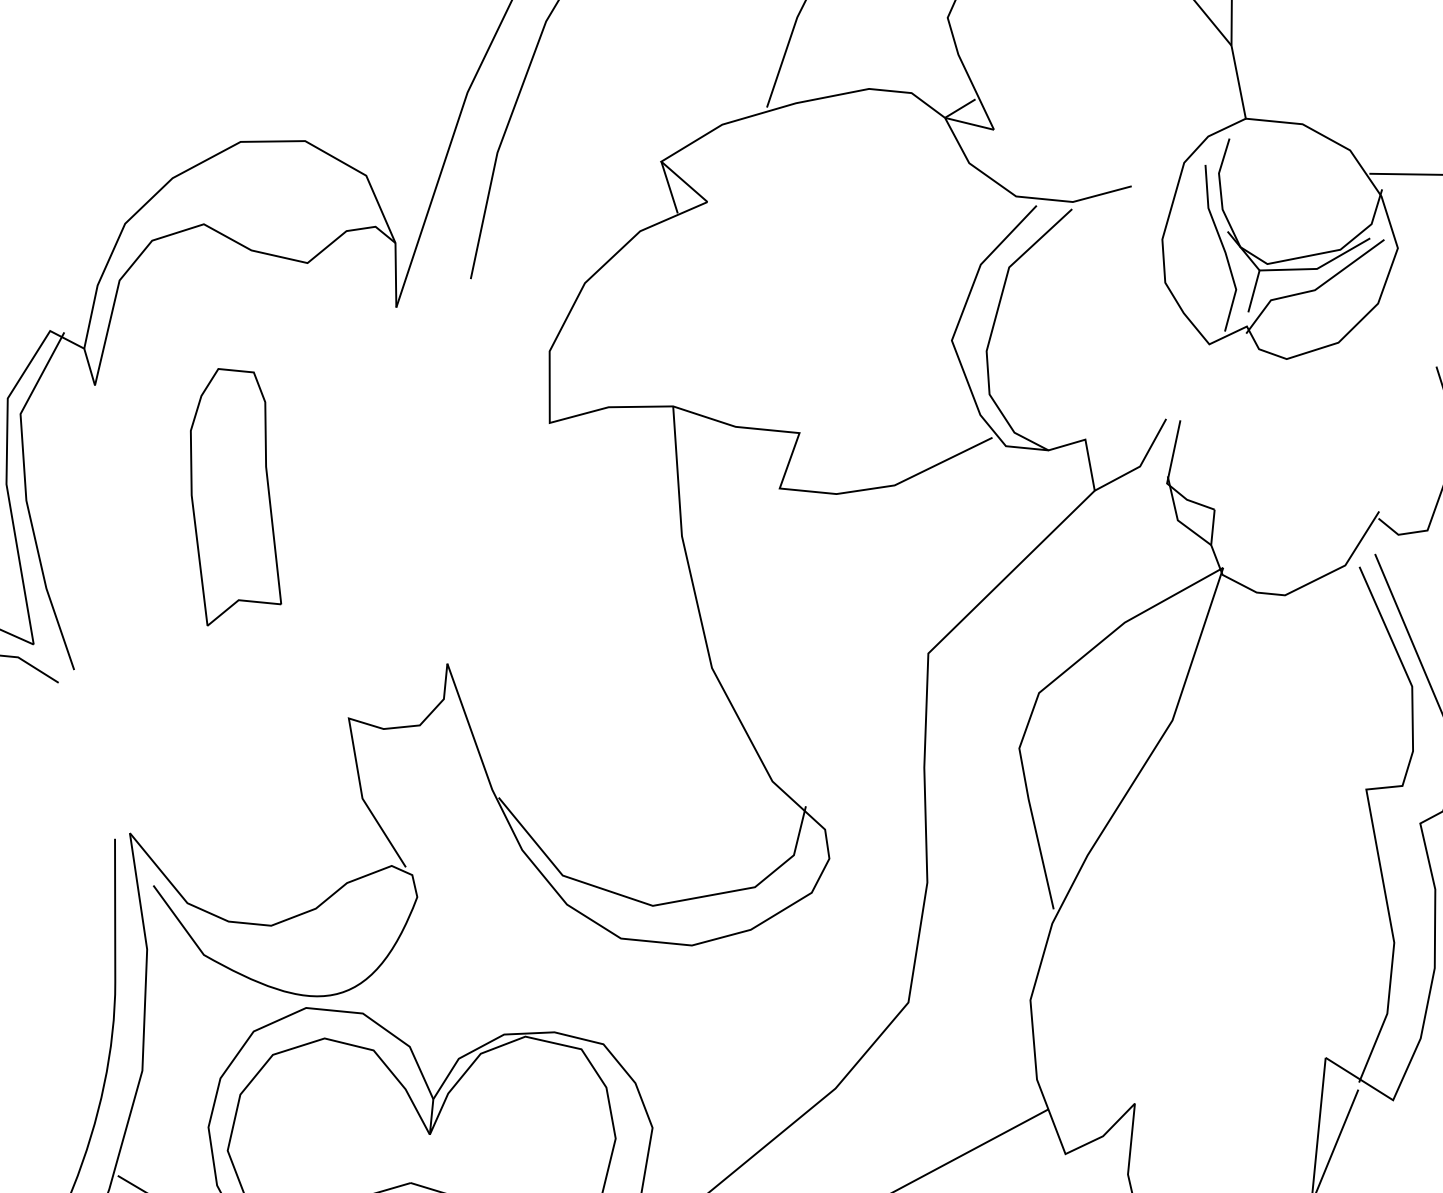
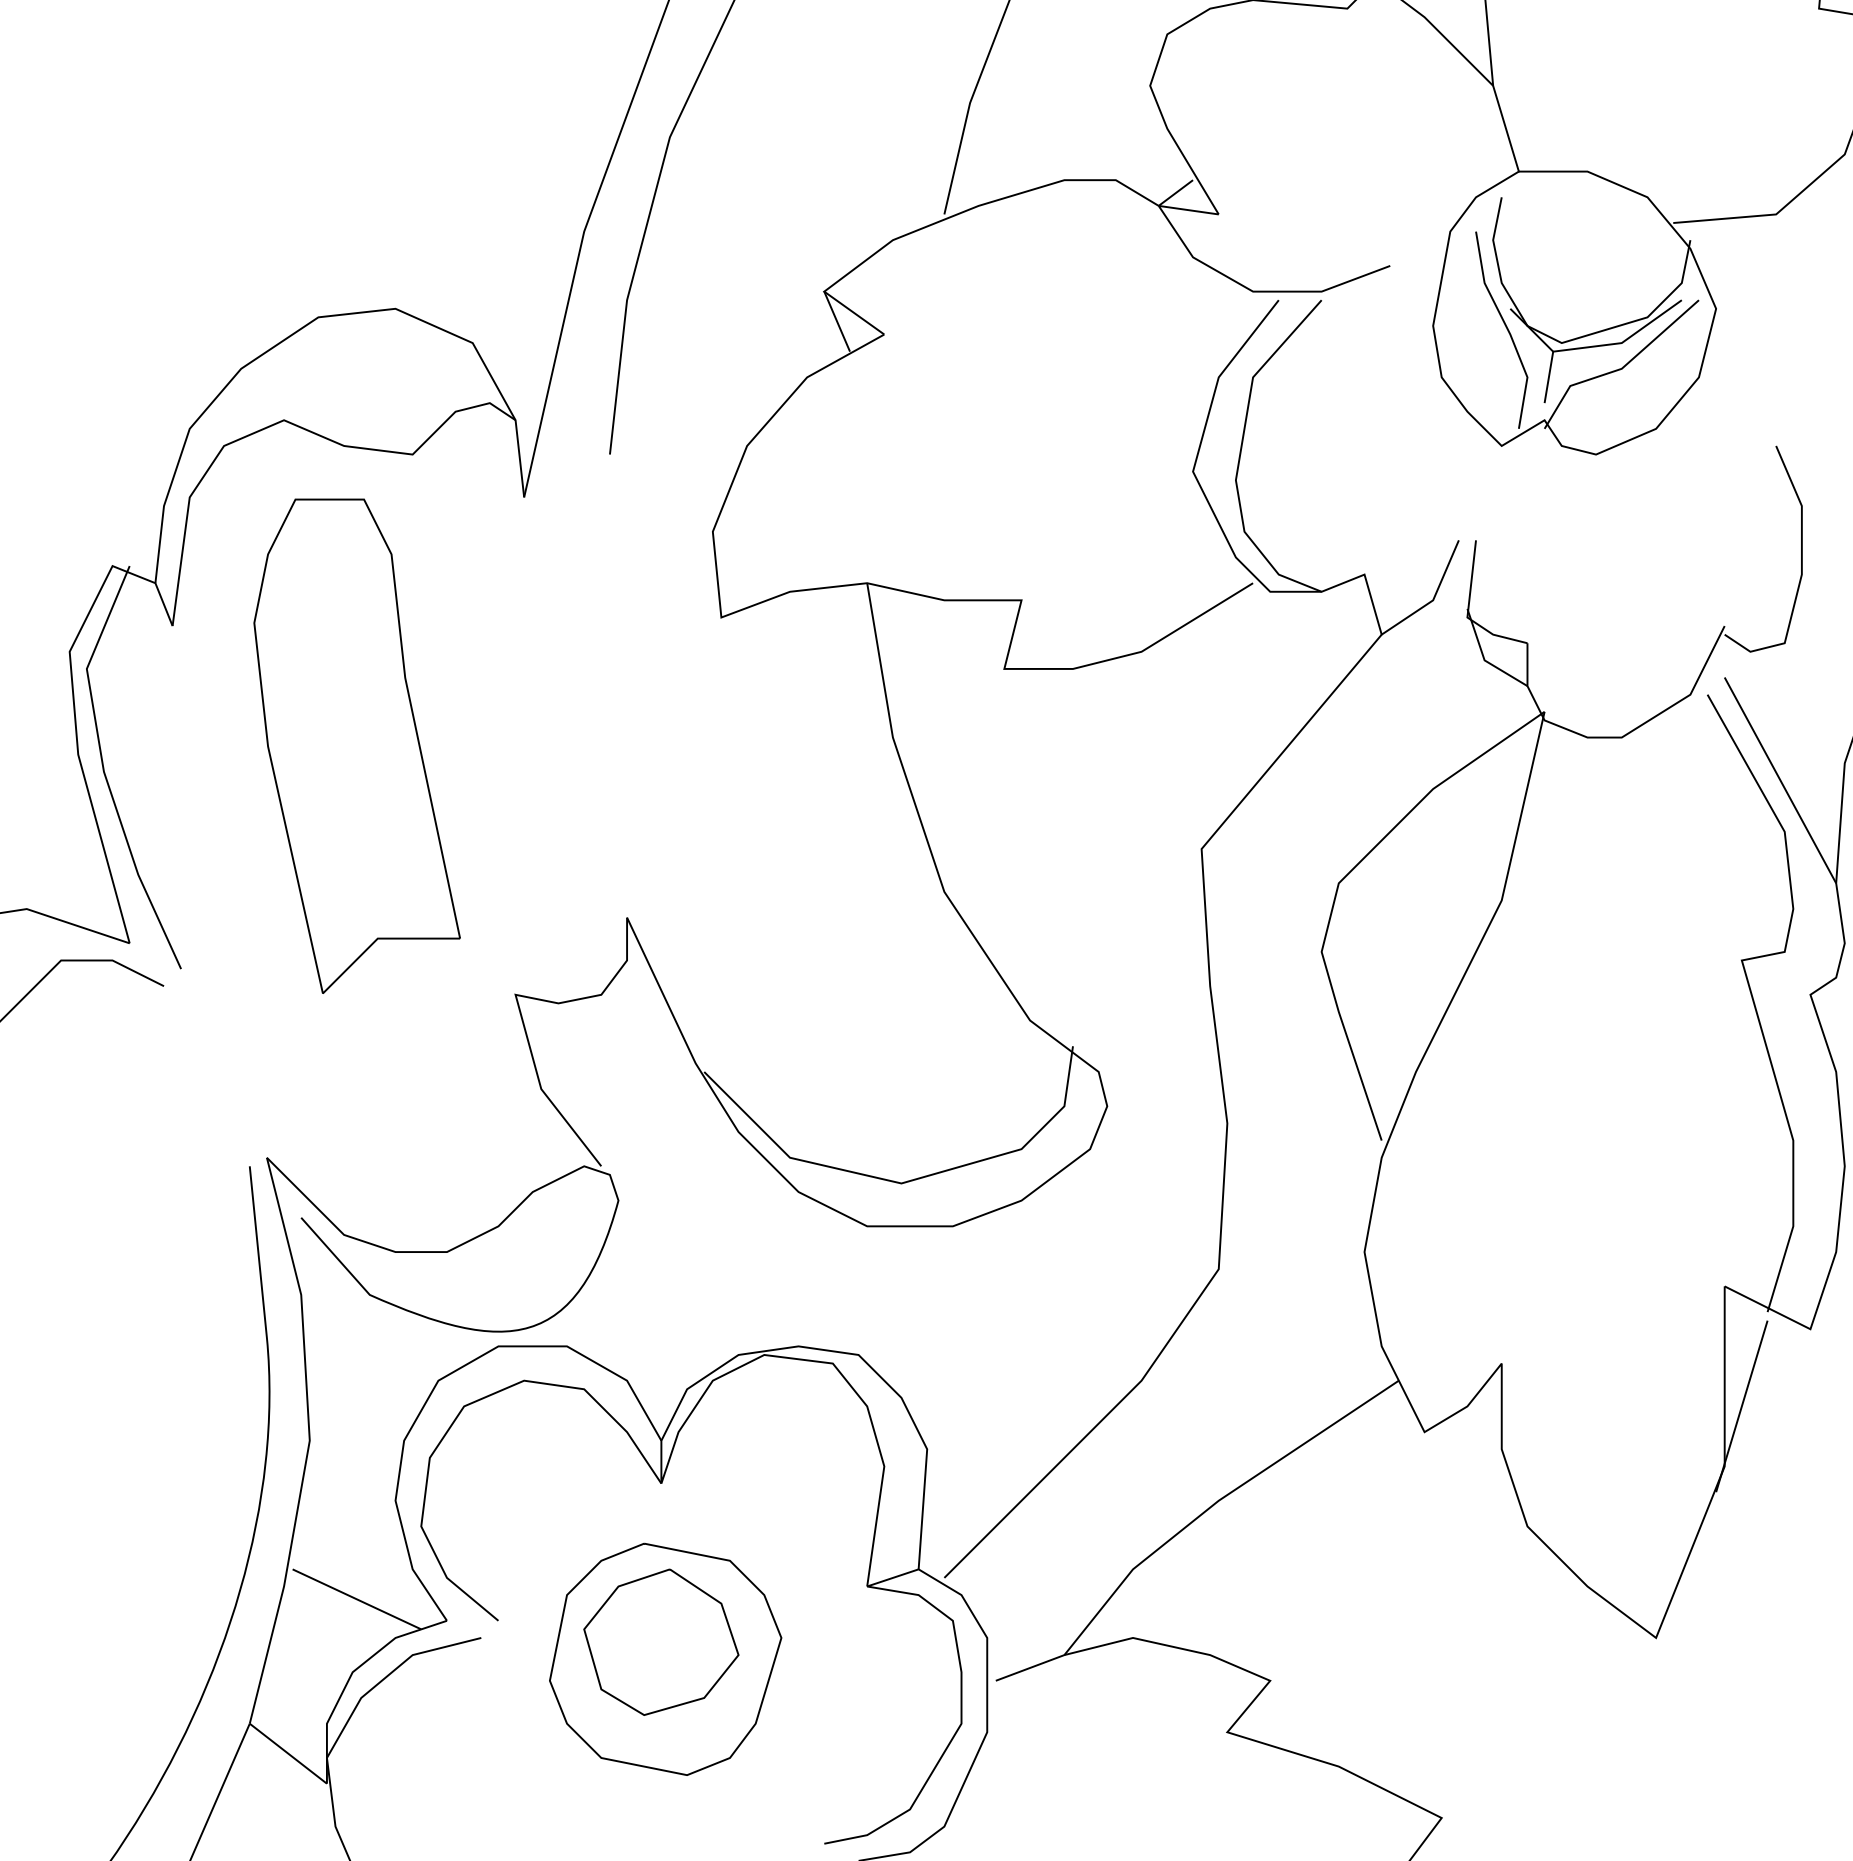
part: (237, 499) -> (356, 745), size x1.6

